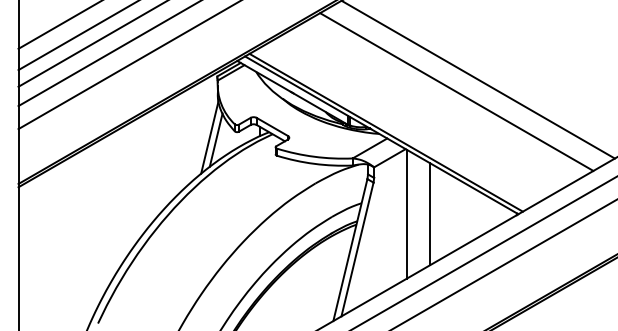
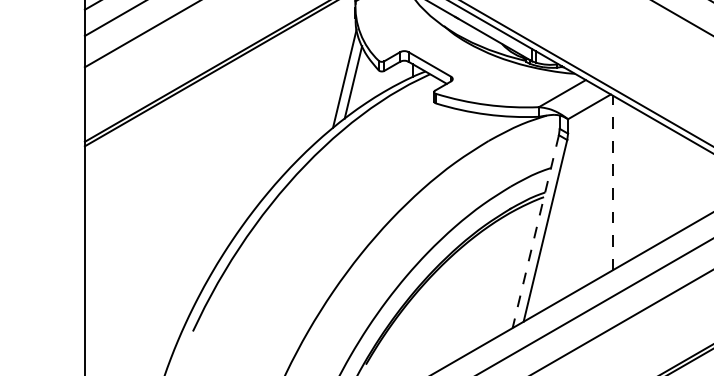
line: (406, 213) -> (611, 181), solid -> dashed
line: (430, 214) -> (644, 183), removed
line: (350, 250) -> (535, 232), solid -> dashed

